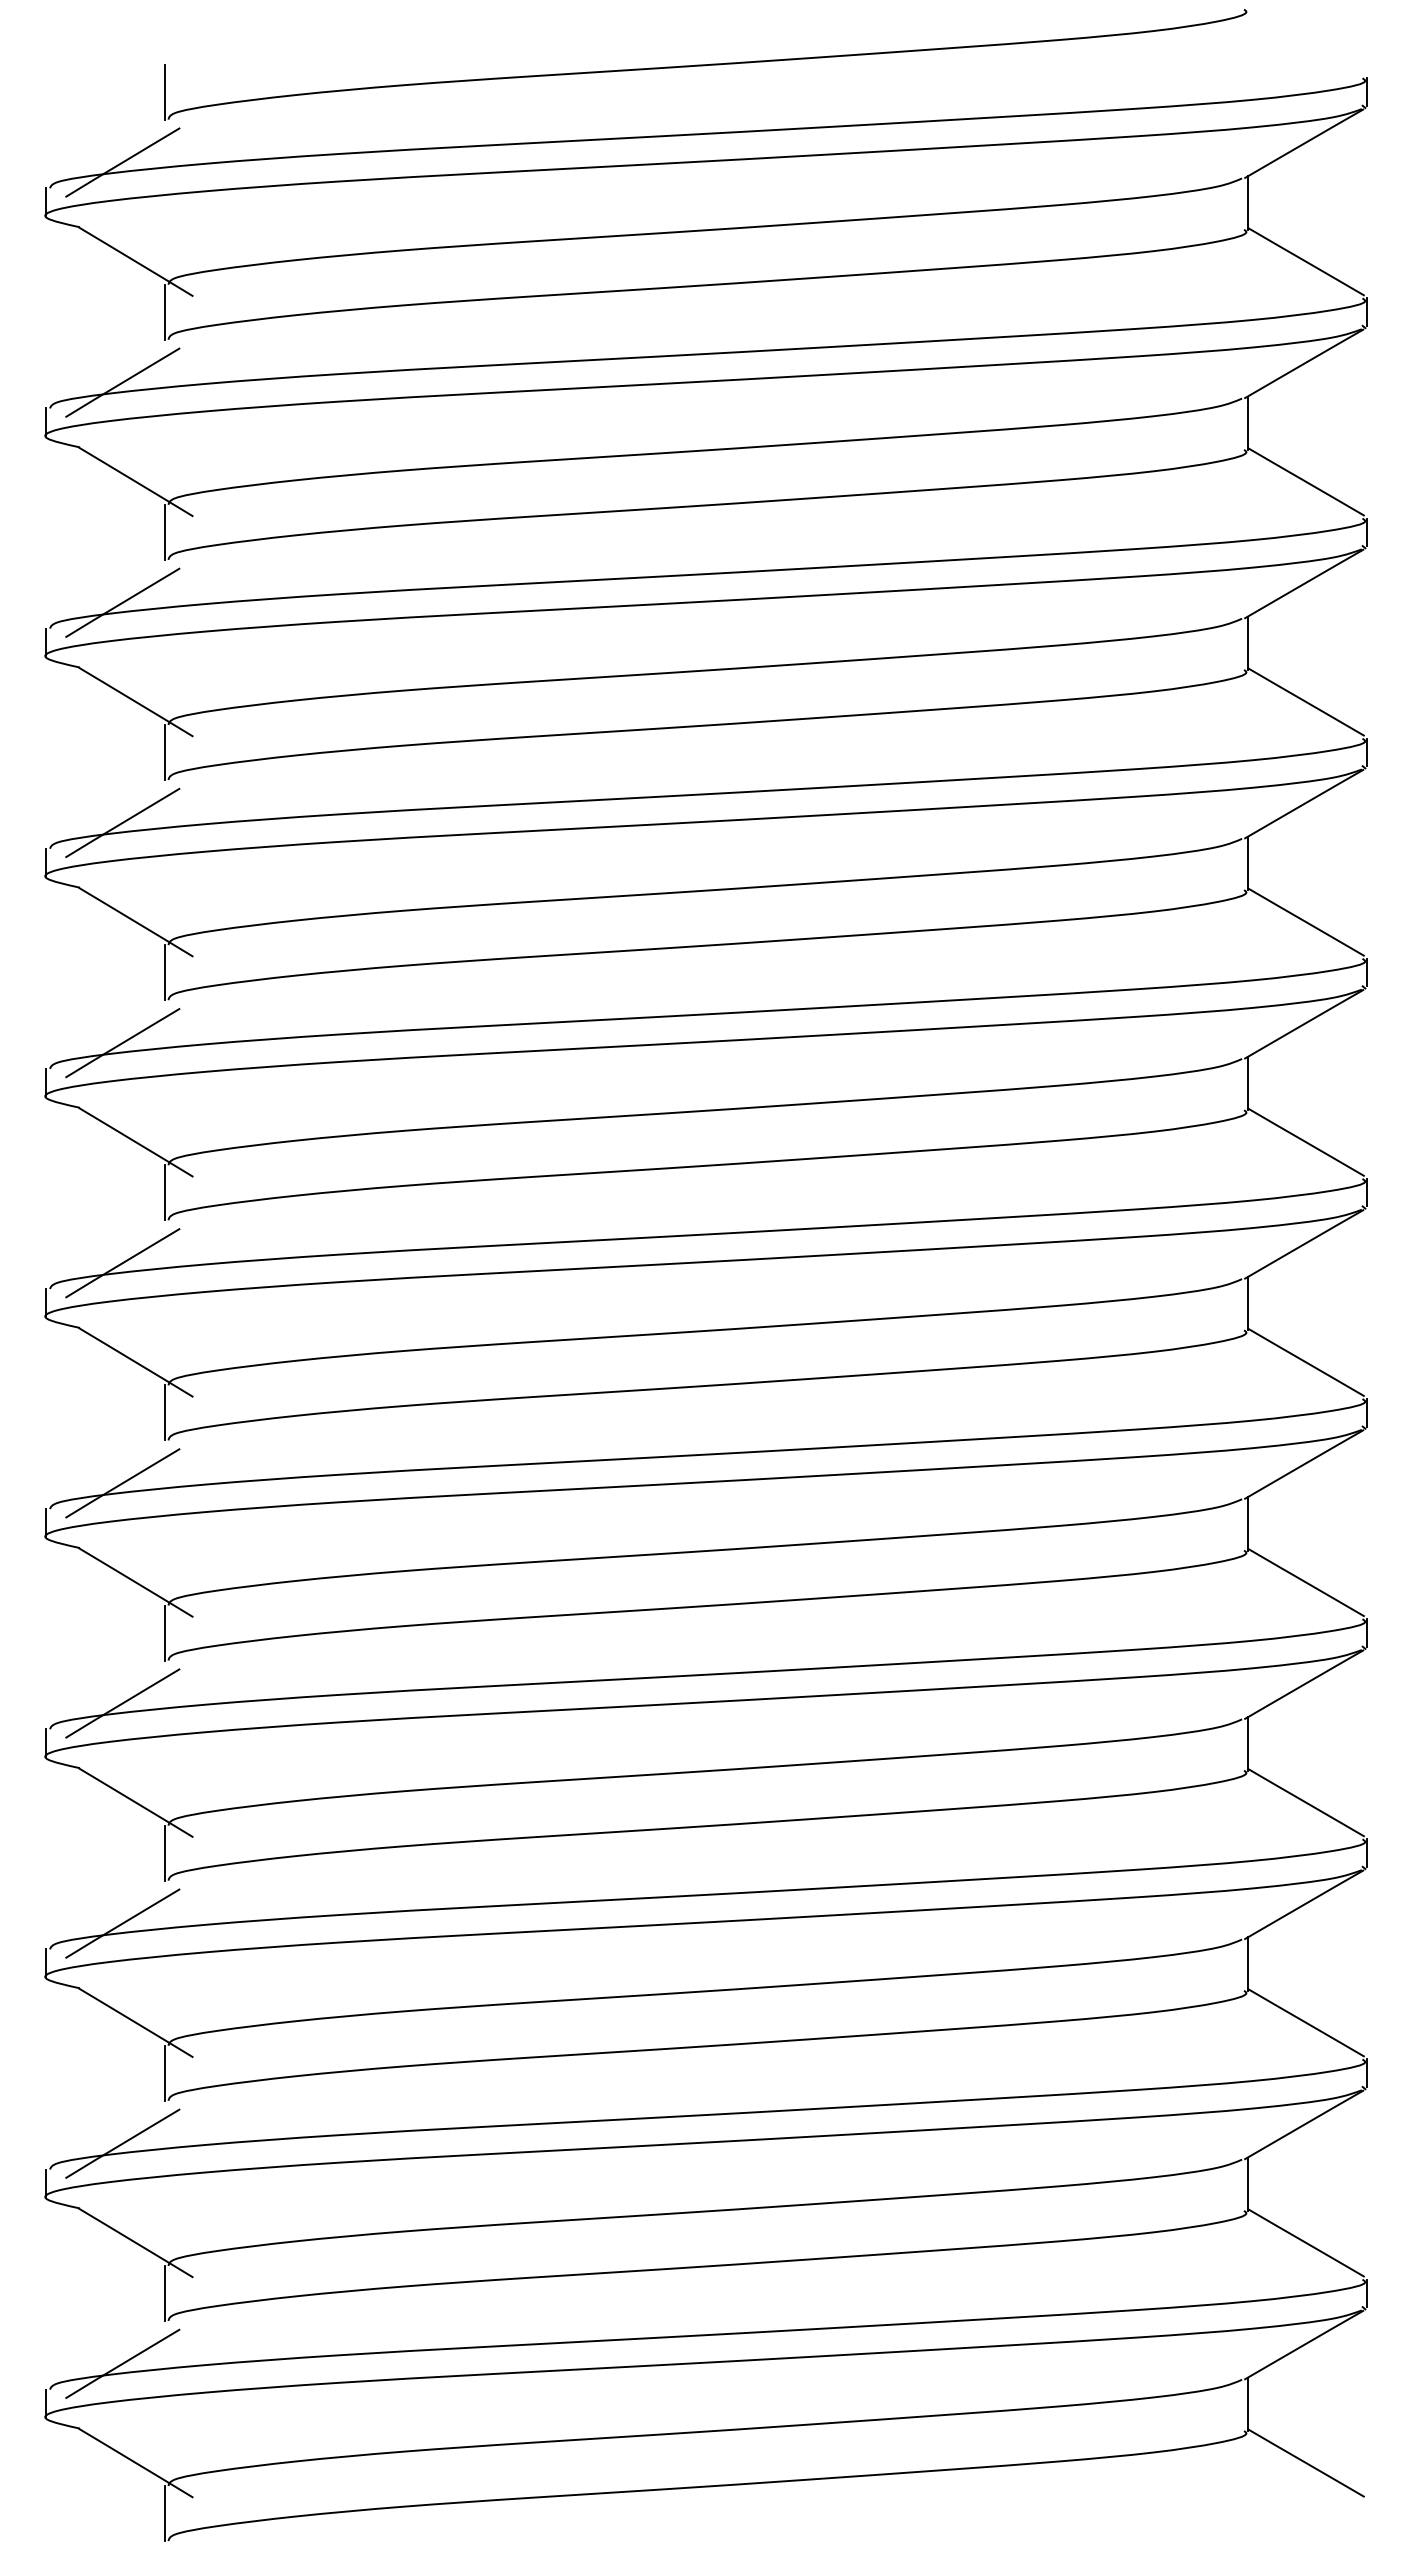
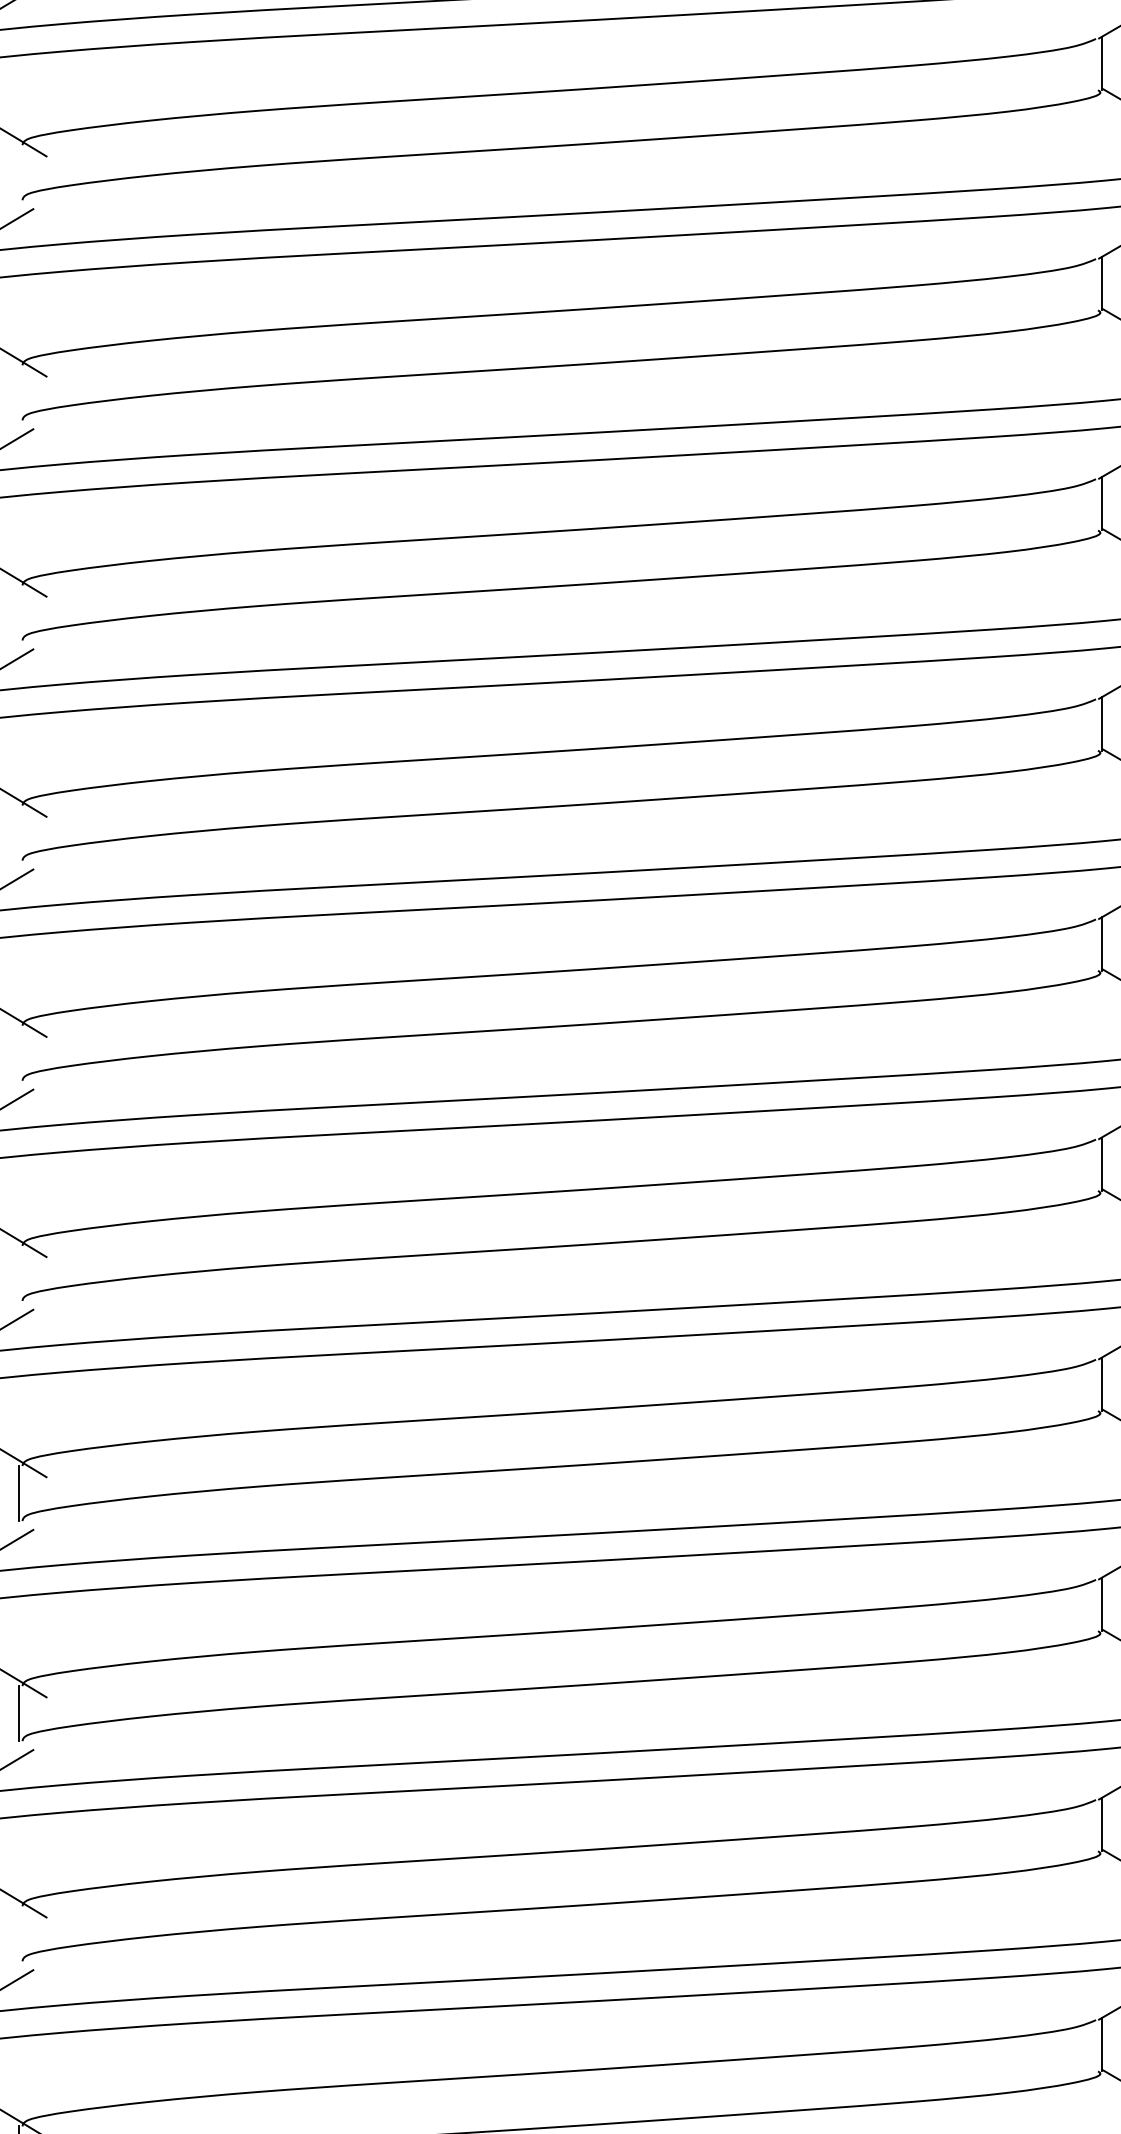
line: (164, 311) -> (18, 172), removed
line: (164, 531) -> (18, 392), removed
line: (164, 752) -> (18, 613), removed
line: (164, 972) -> (18, 833), removed
line: (164, 1192) -> (18, 1053), removed
line: (164, 1412) -> (18, 1273), removed
line: (164, 2072) -> (18, 1933), removed

